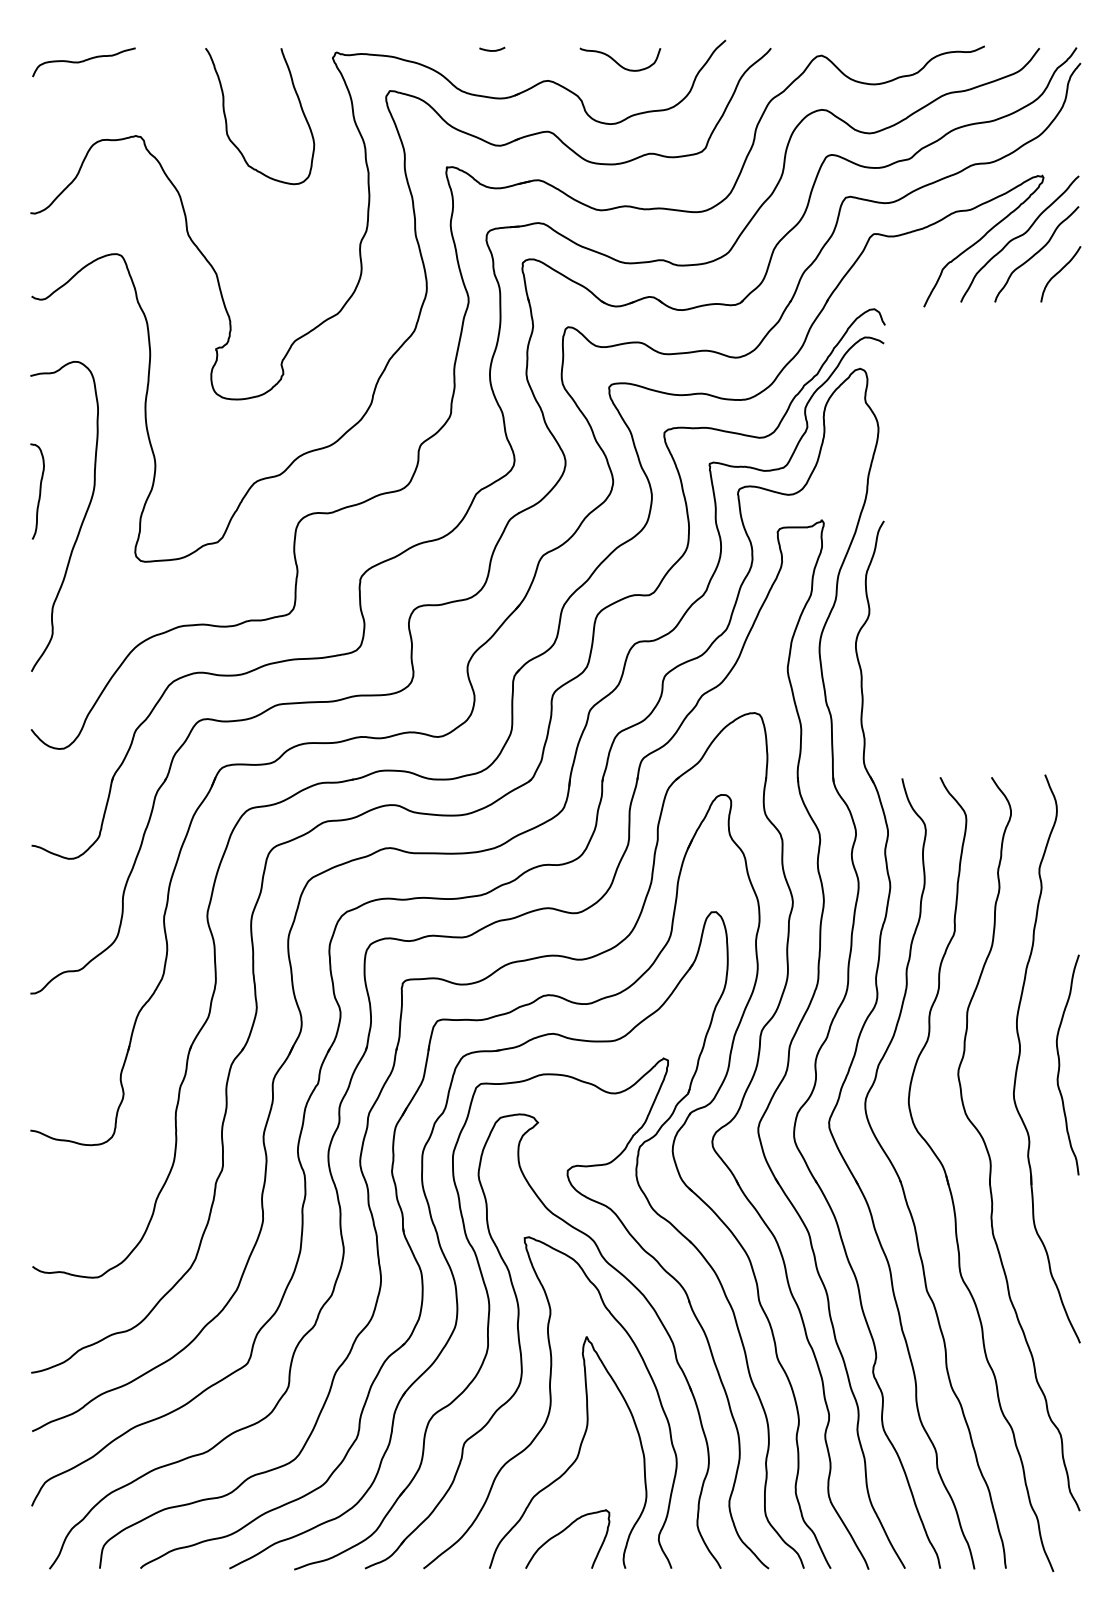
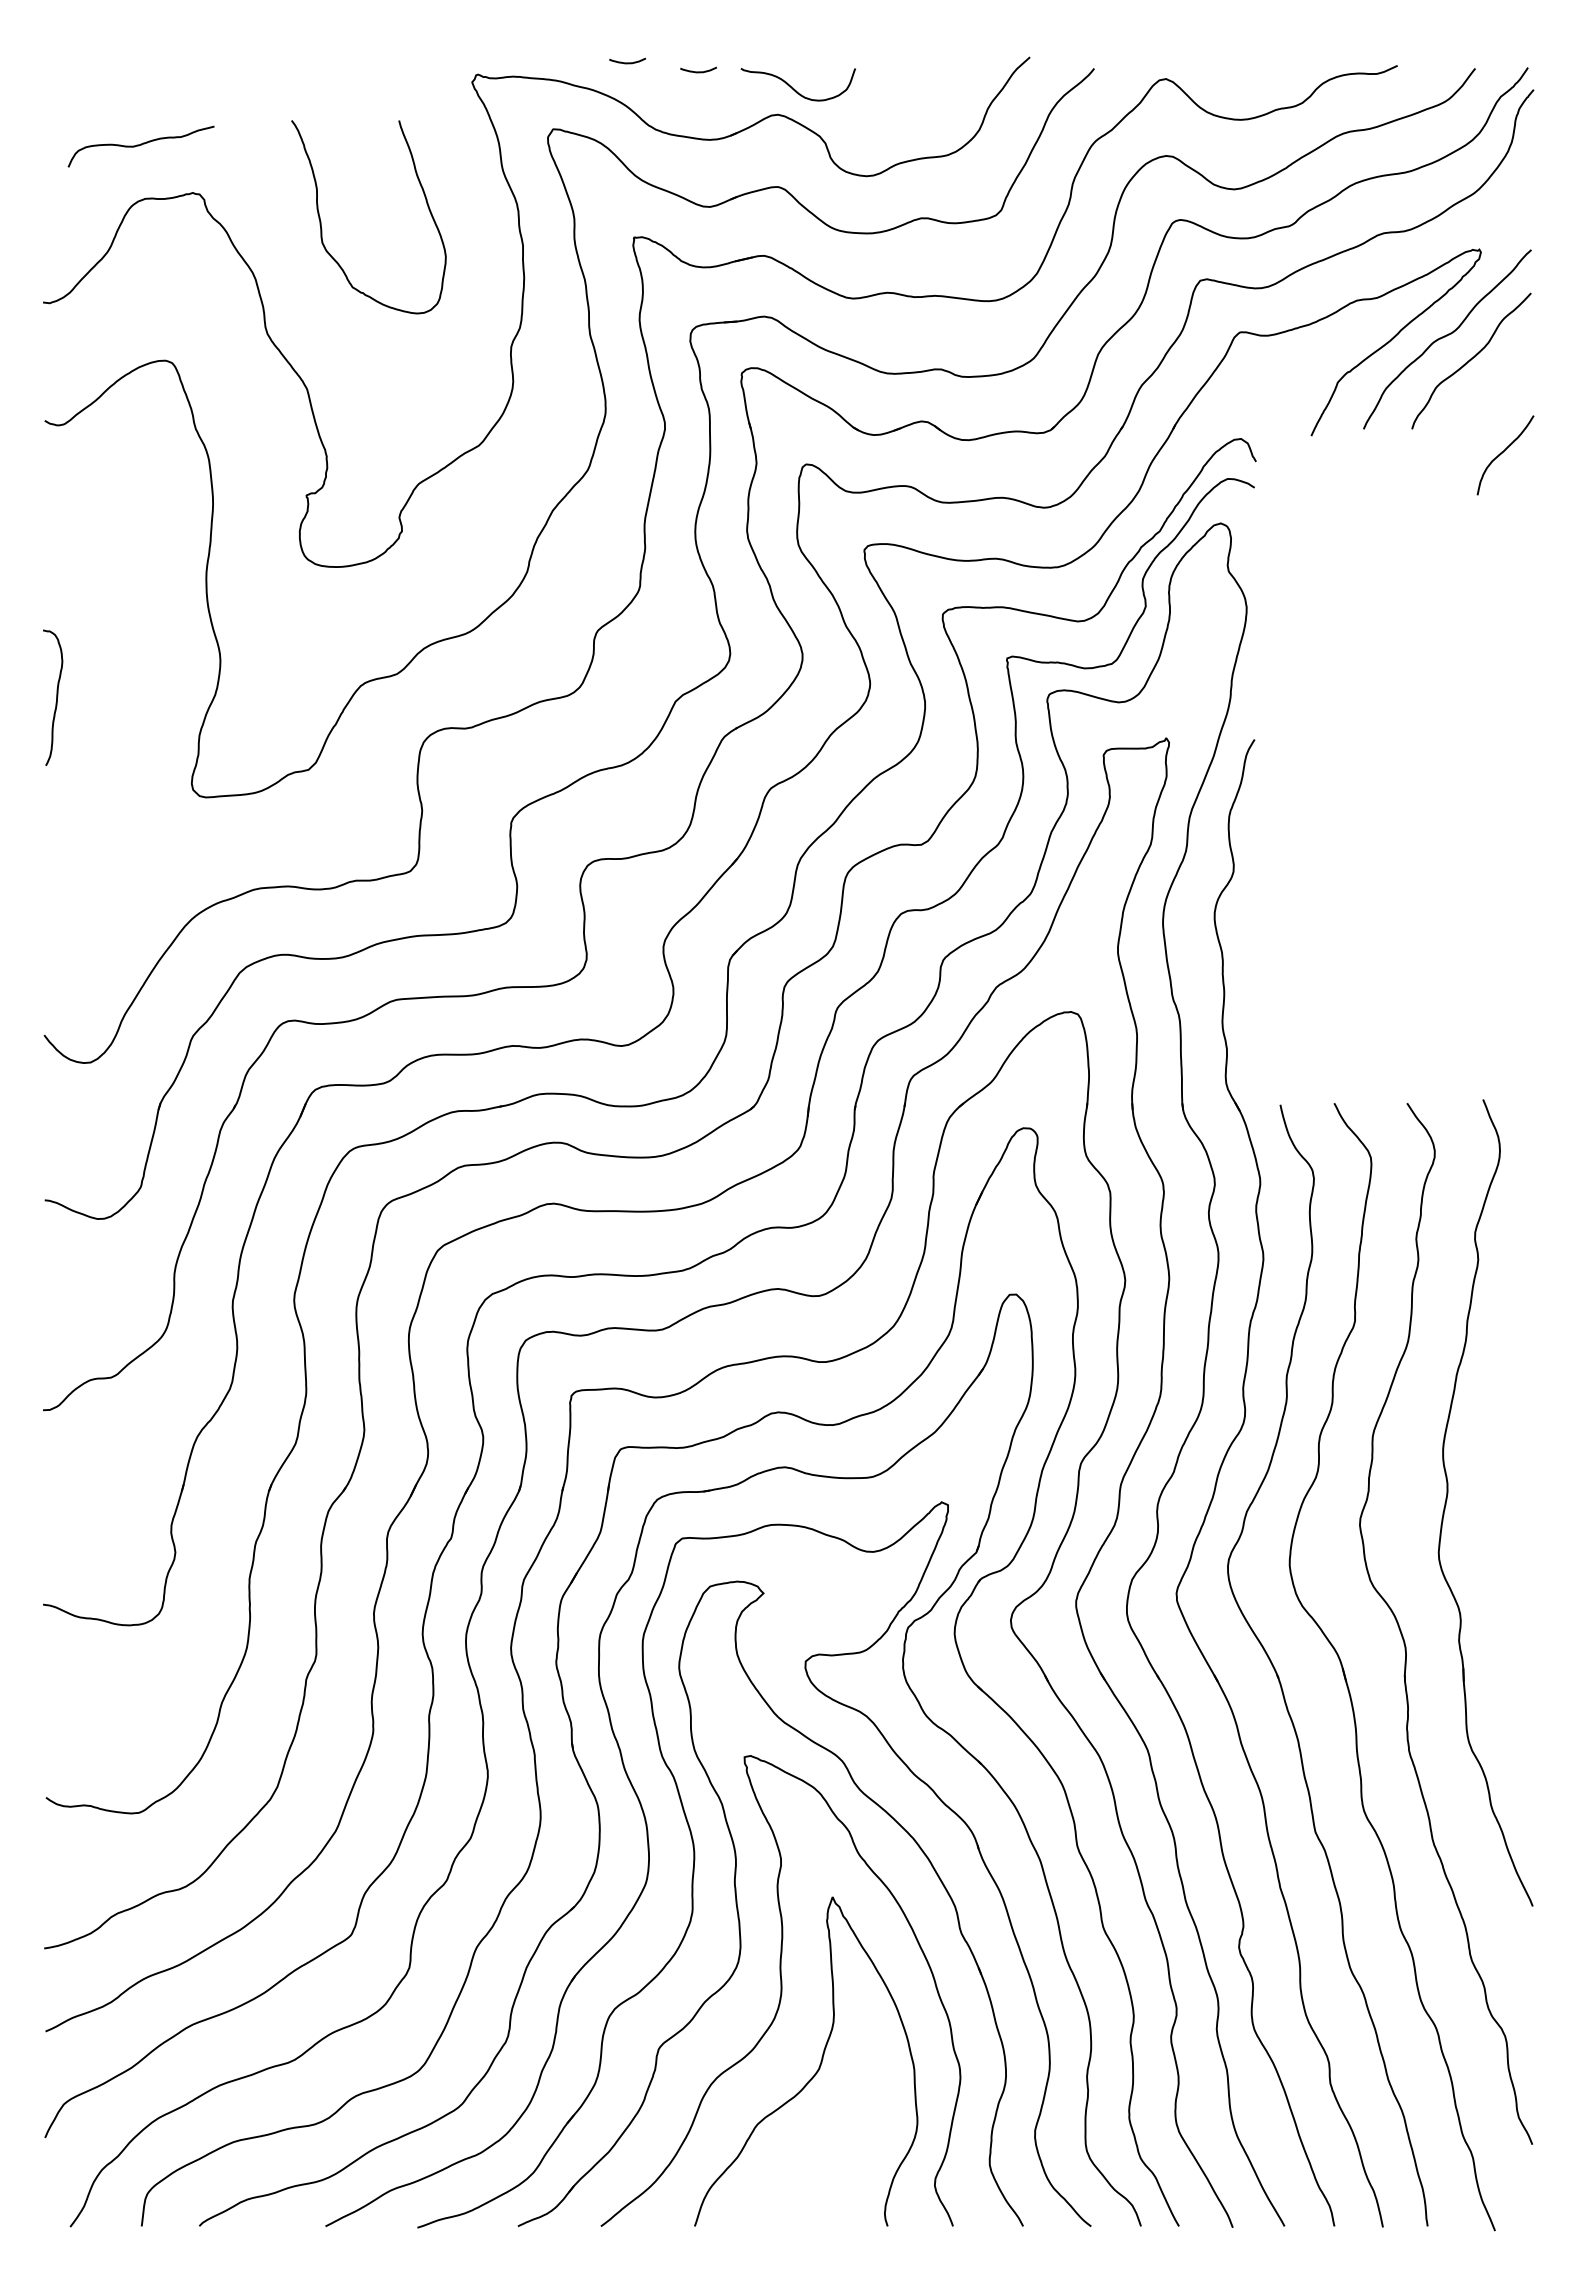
curve: (442, 44) -> (627, 62), added
curve: (83, 61) -> (140, 145), moved
curve: (616, 61) -> (793, 87), moved
curve: (226, 119) -> (321, 221), moved
curve: (1059, 272) -> (1503, 452), moved
curve: (81, 523) -> (115, 742), removed
curve: (1060, 1064) -> (1504, 1511), removed
curve: (562, 1532) -> (798, 2174), removed

